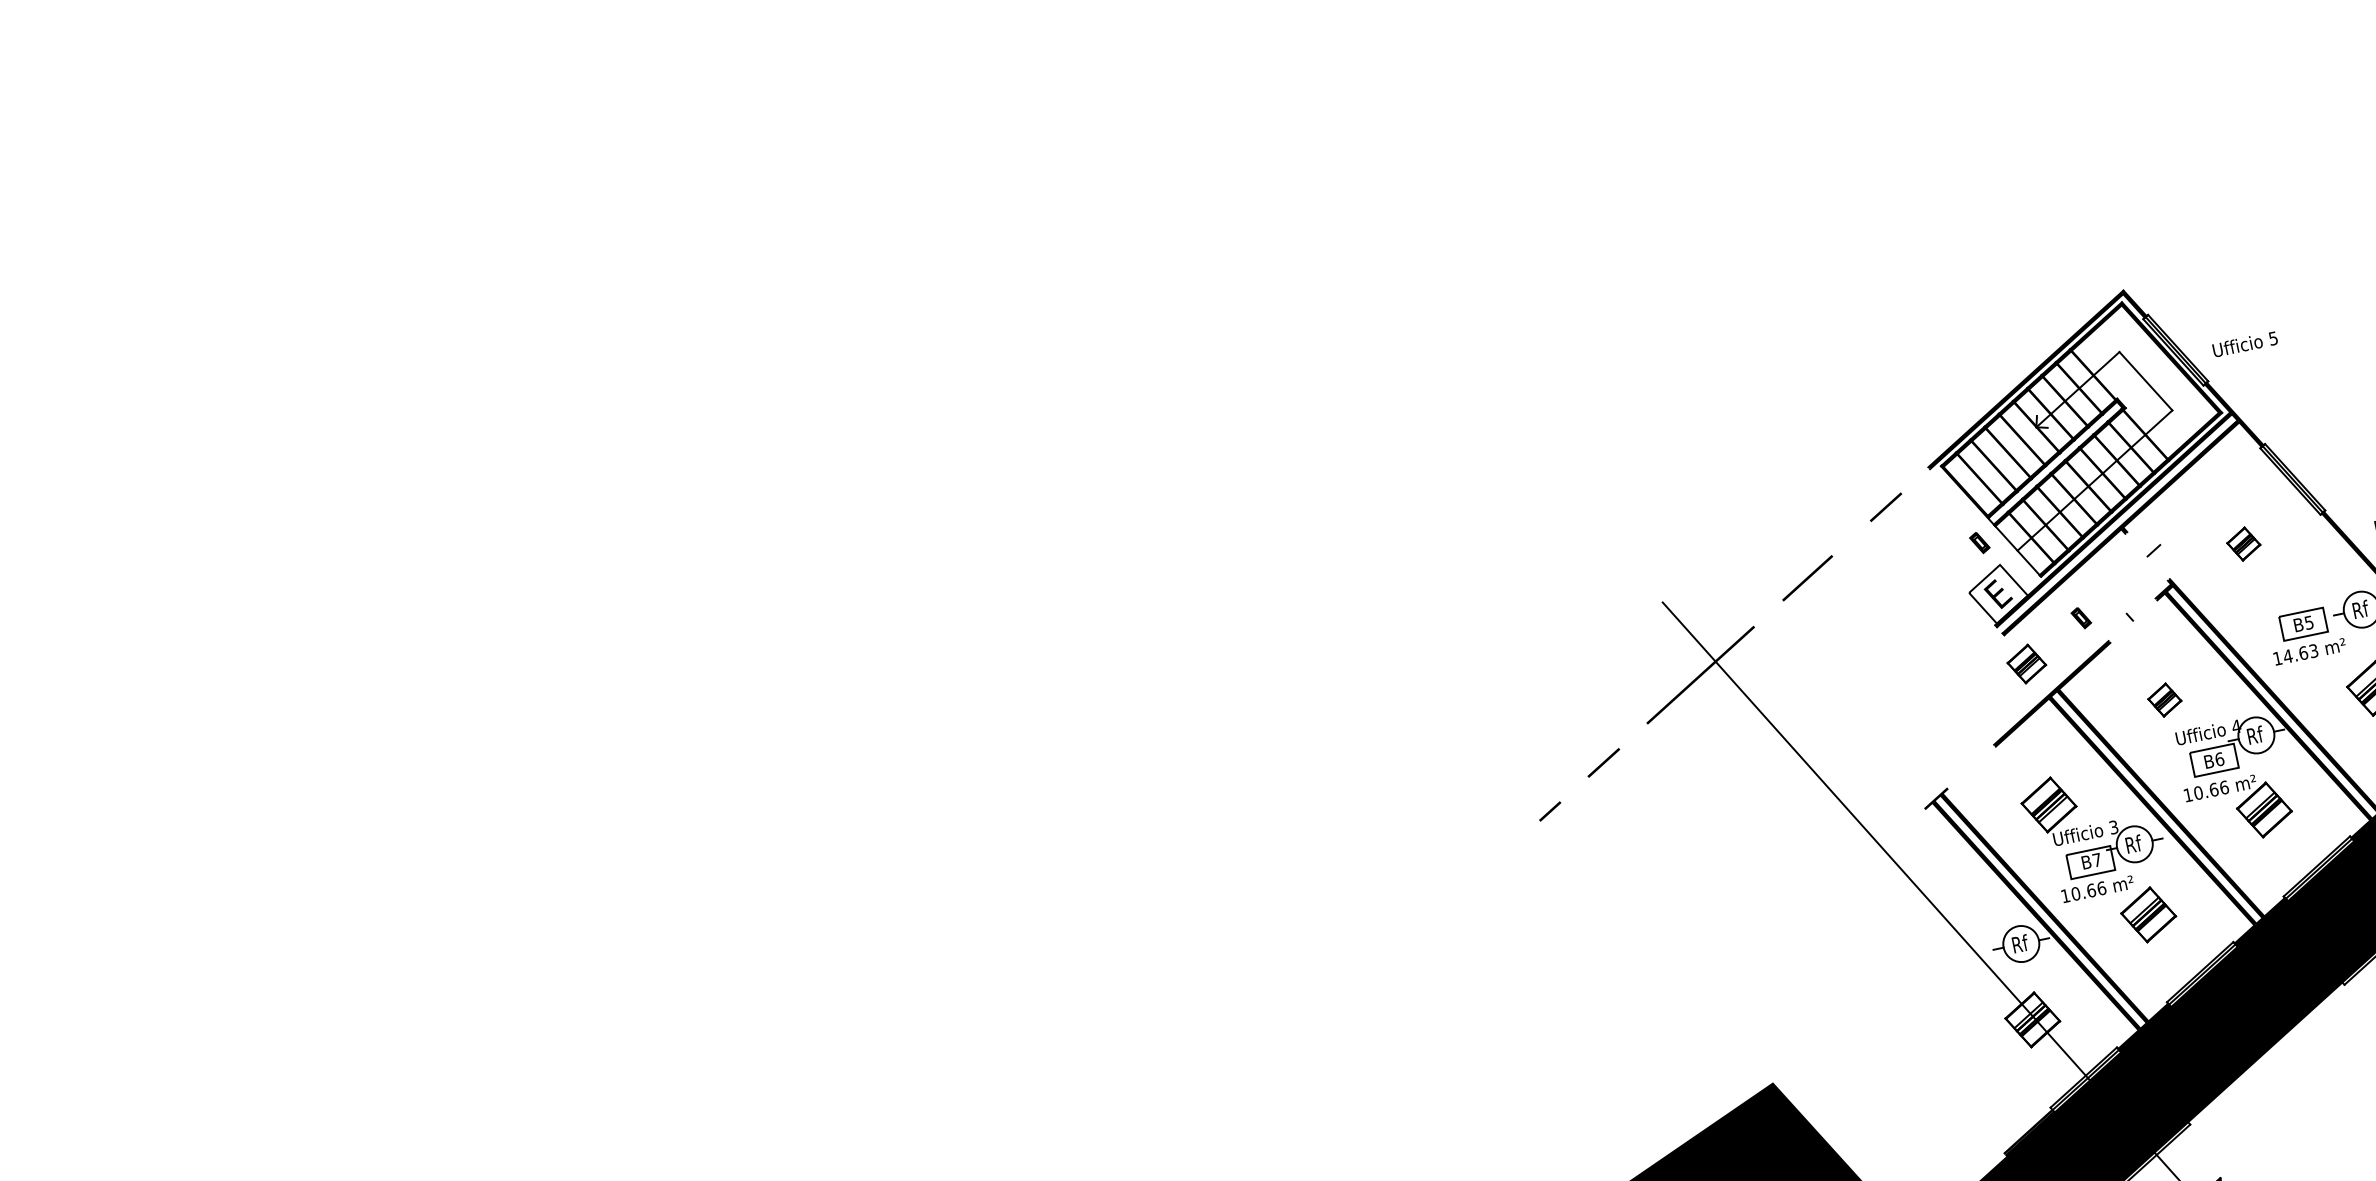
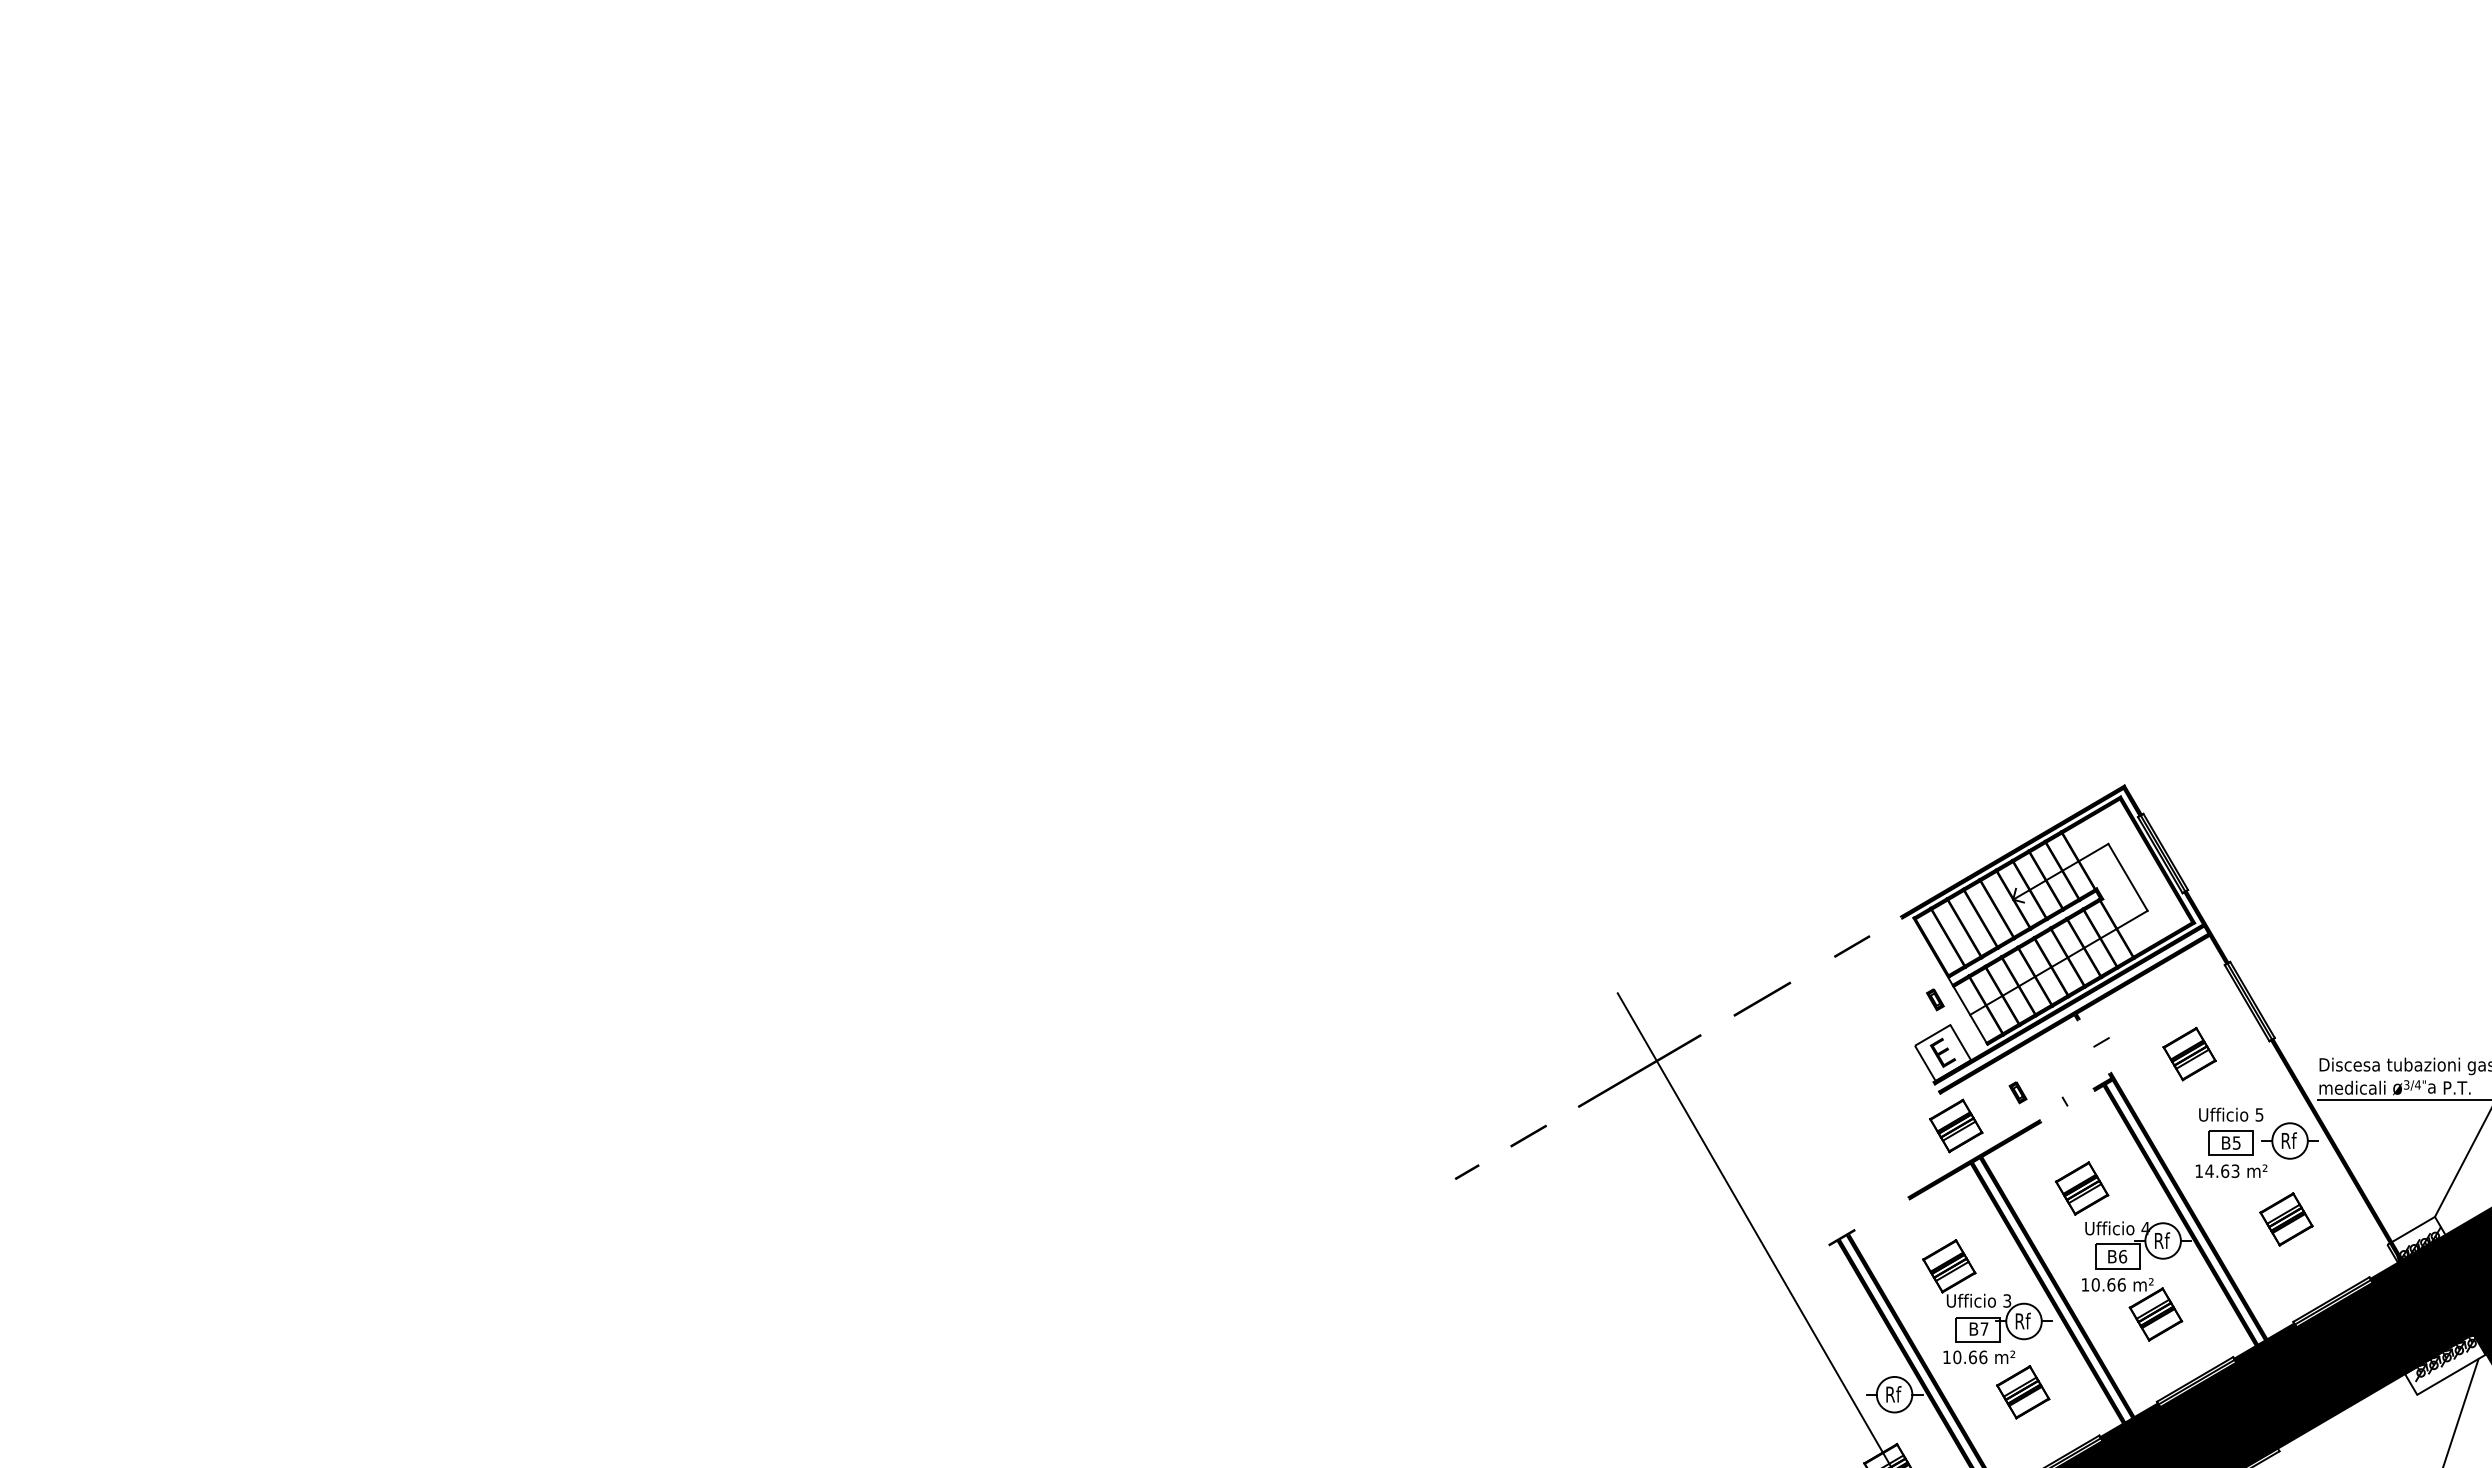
text: (2245, 343) -> (2231, 1114), moved
part: (2243, 543) -> (2189, 1053), size x1.67
part: (2026, 663) -> (1956, 1125), size x1.43
part: (2164, 700) -> (2081, 1188), size x1.67

